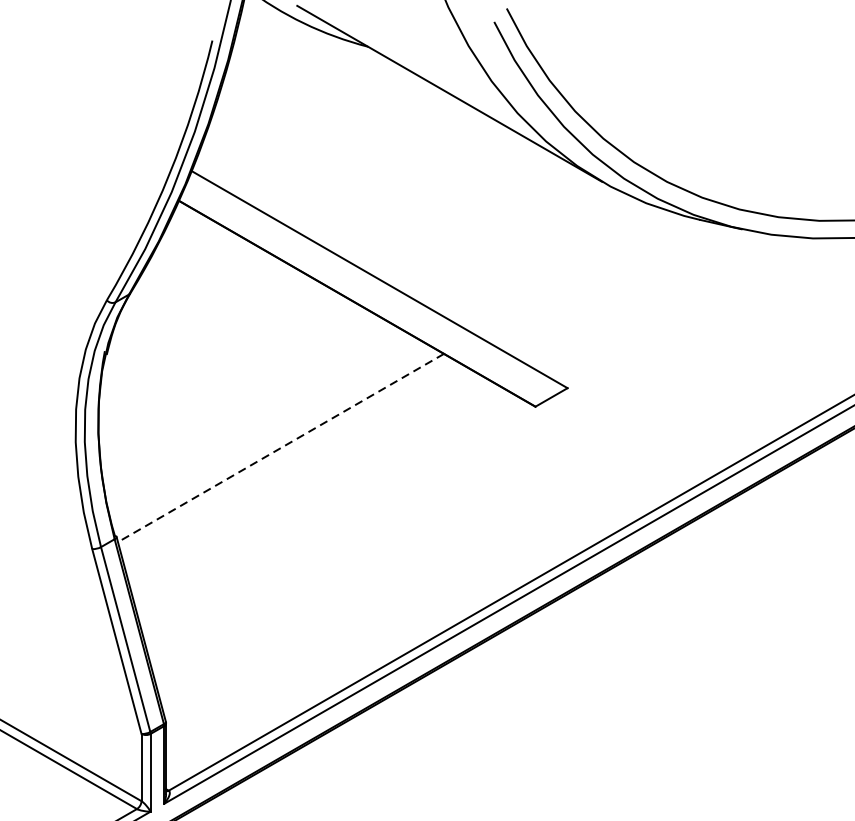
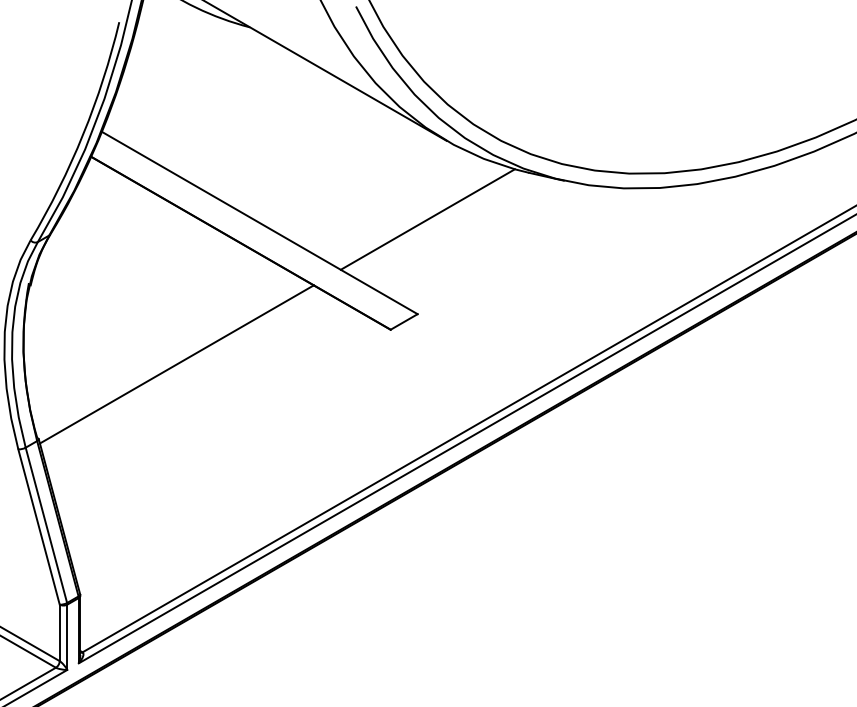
line: (579, 275) -> (427, 219), added
line: (280, 448) -> (176, 364), dashed -> solid

